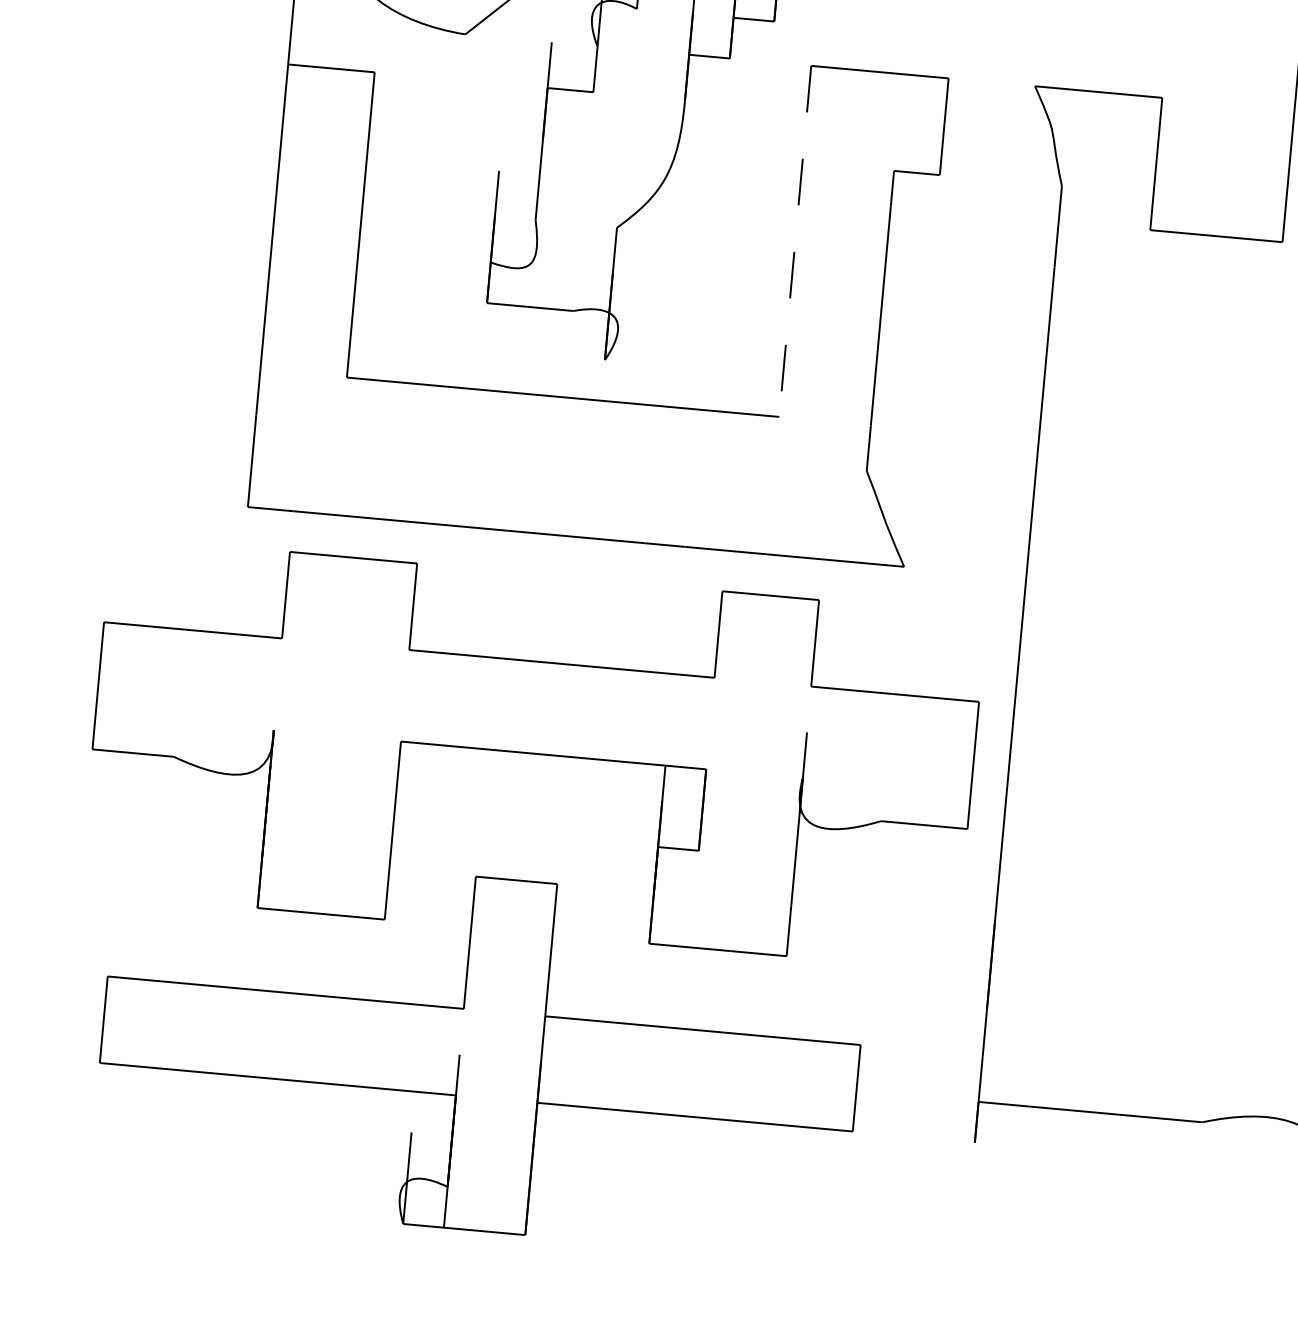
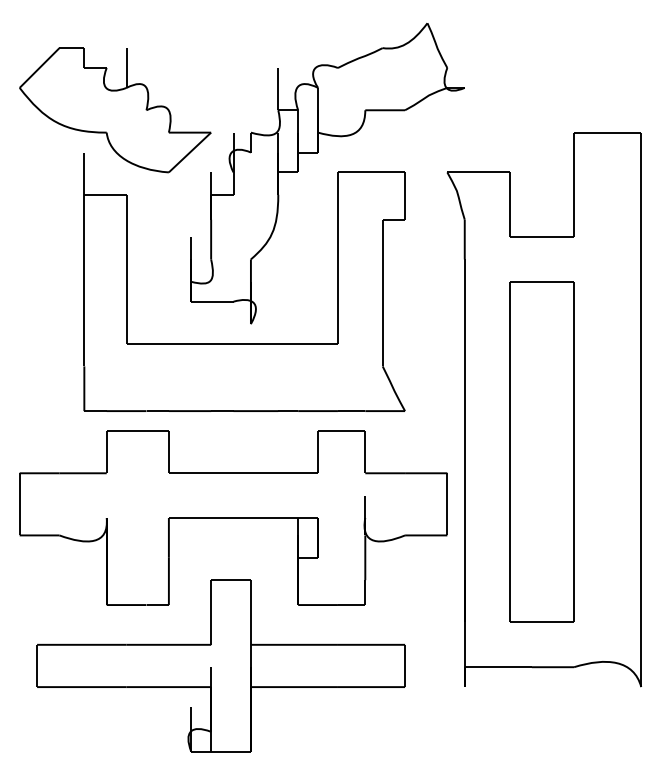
line: (794, 241) -> (337, 258), dashed -> solid
part: (1175, 674) -> (541, 451), added

